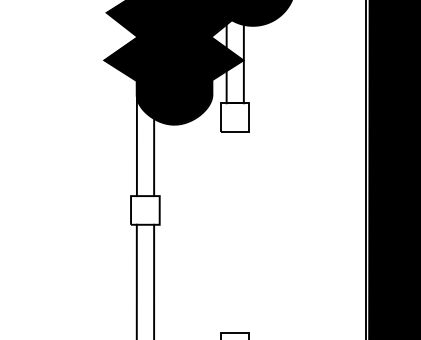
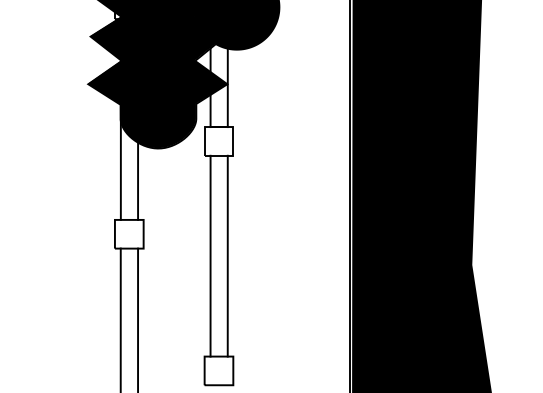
line: (226, 231) -> (210, 255), added
line: (243, 231) -> (227, 255), added

